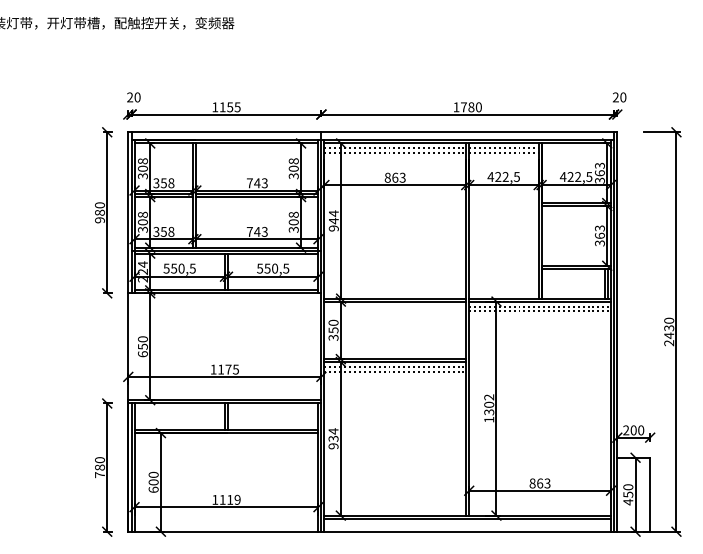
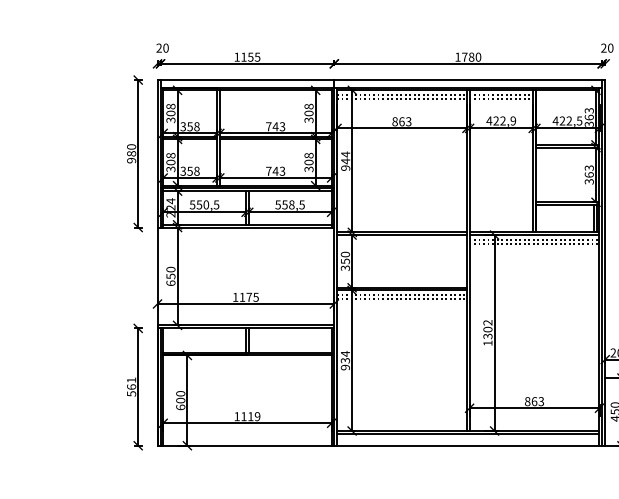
text: (516, 176) -> (512, 120), 422,5 -> 422,9
text: (275, 268) -> (292, 204), 550,5 -> 558,5
text: (99, 467) -> (131, 386), 780 -> 561

